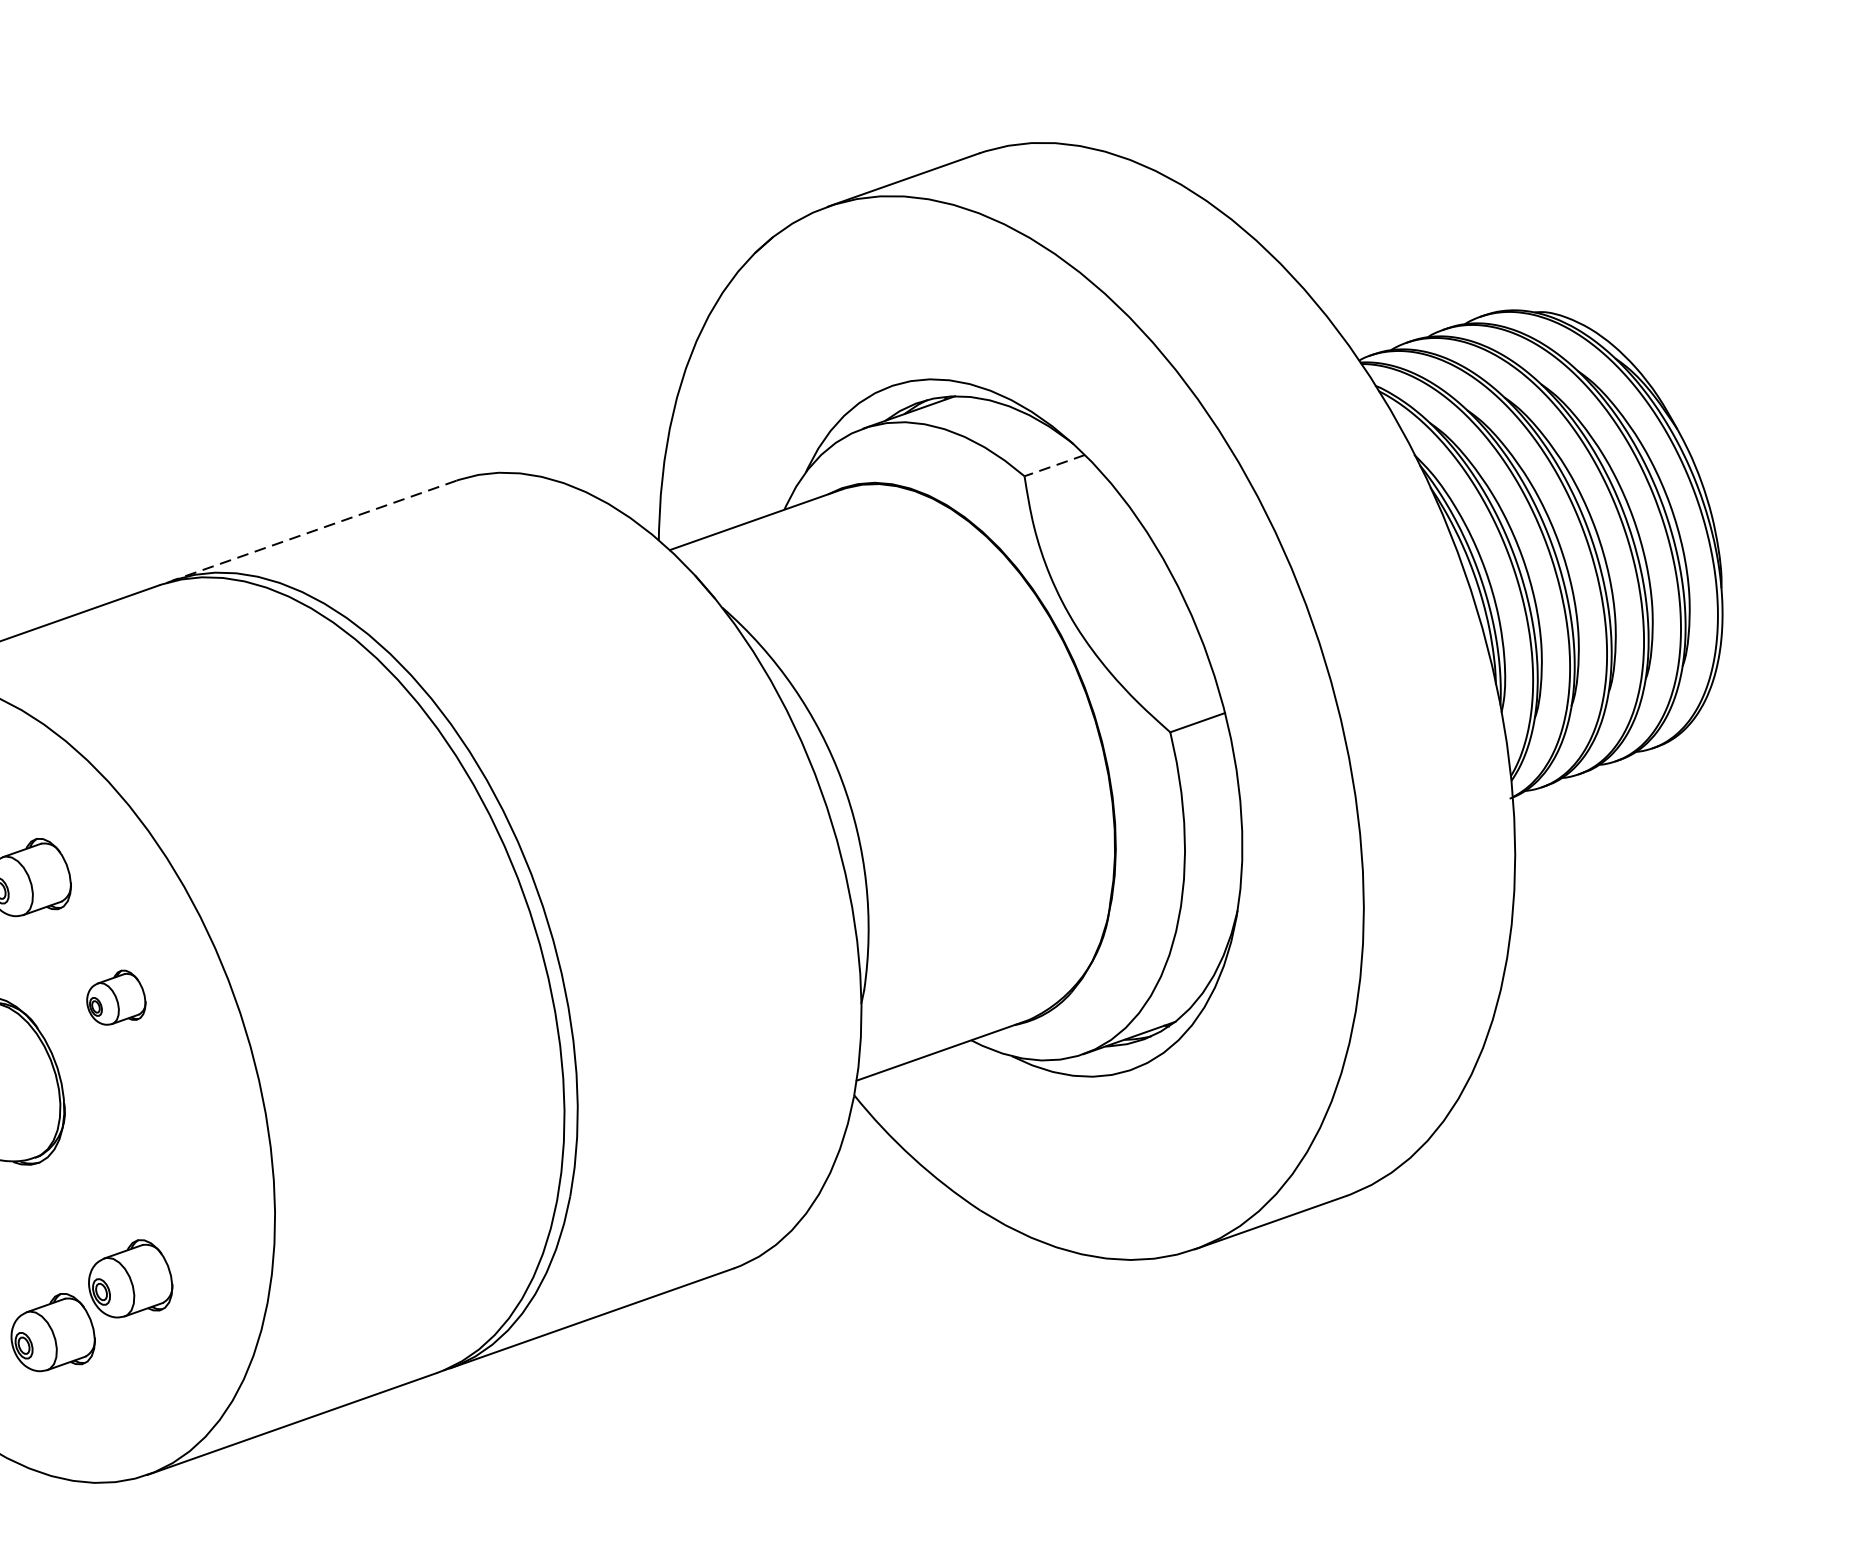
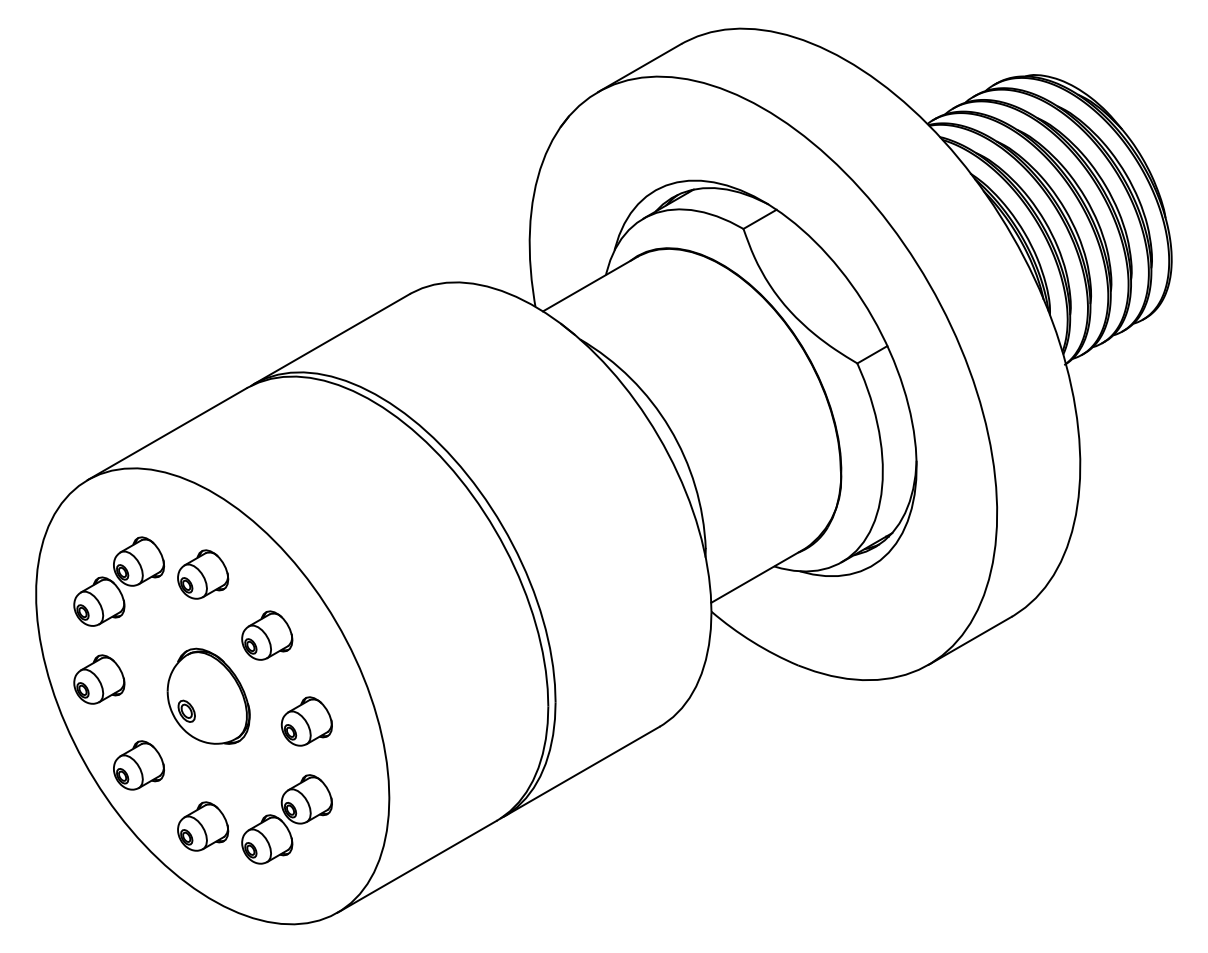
line: (1053, 465) -> (759, 219), dashed -> solid
line: (315, 531) -> (332, 339), dashed -> solid
part: (117, 997) -> (267, 635), size x1.43
part: (155, 1151) -> (306, 721), added

